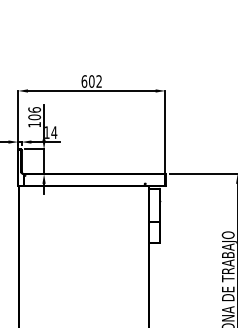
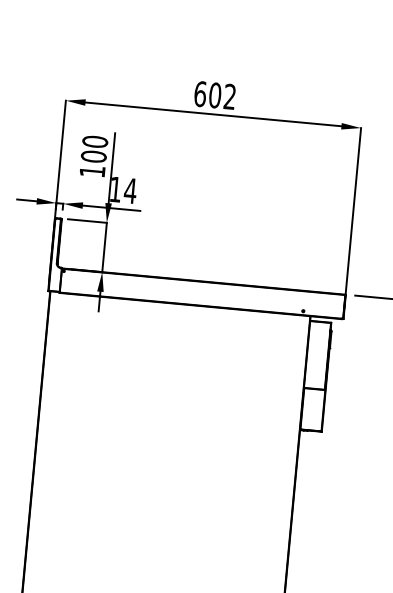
text: (34, 109) -> (95, 140), 106 -> 100

